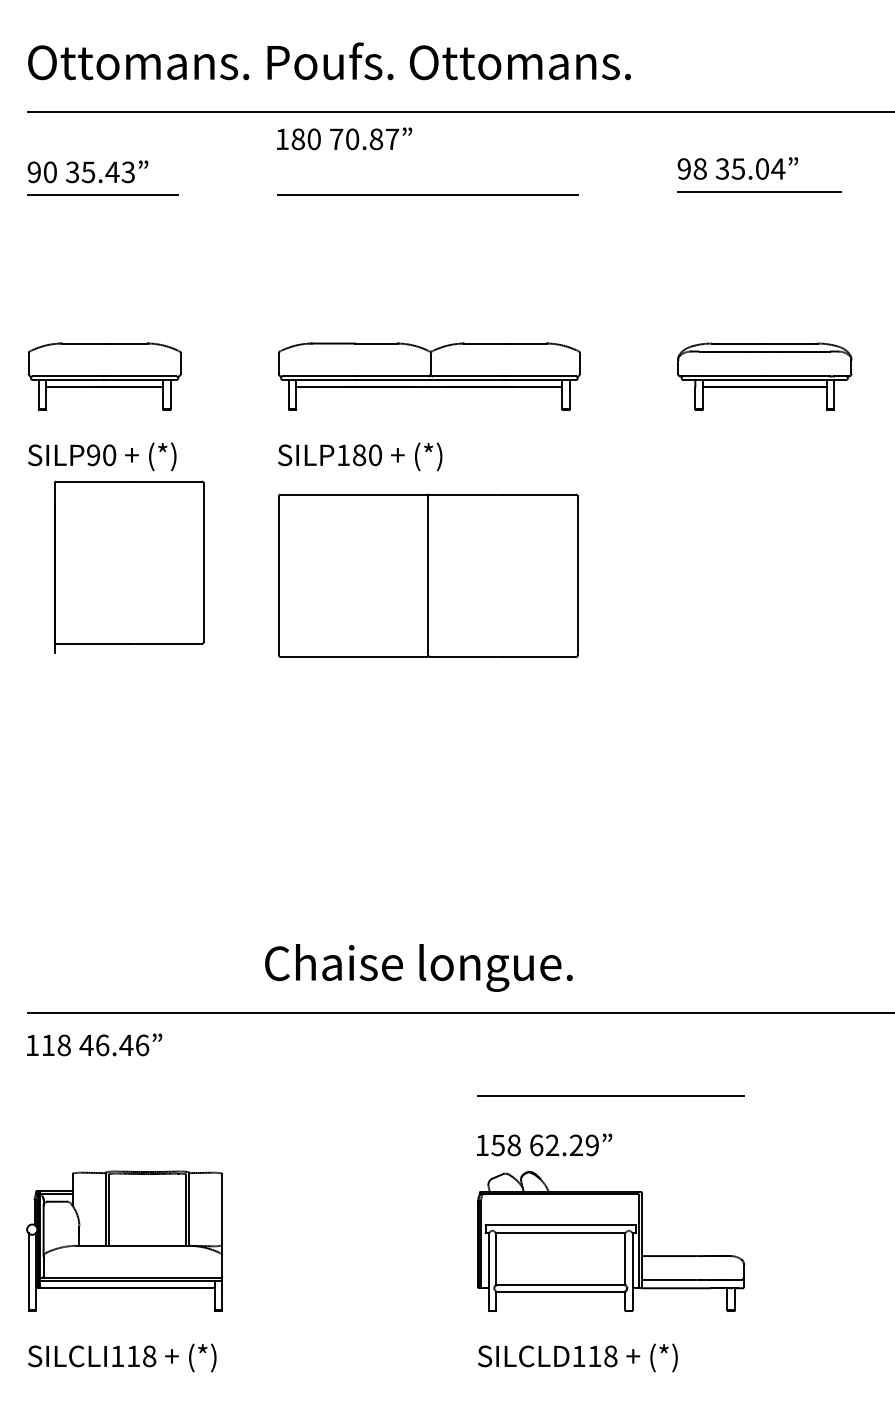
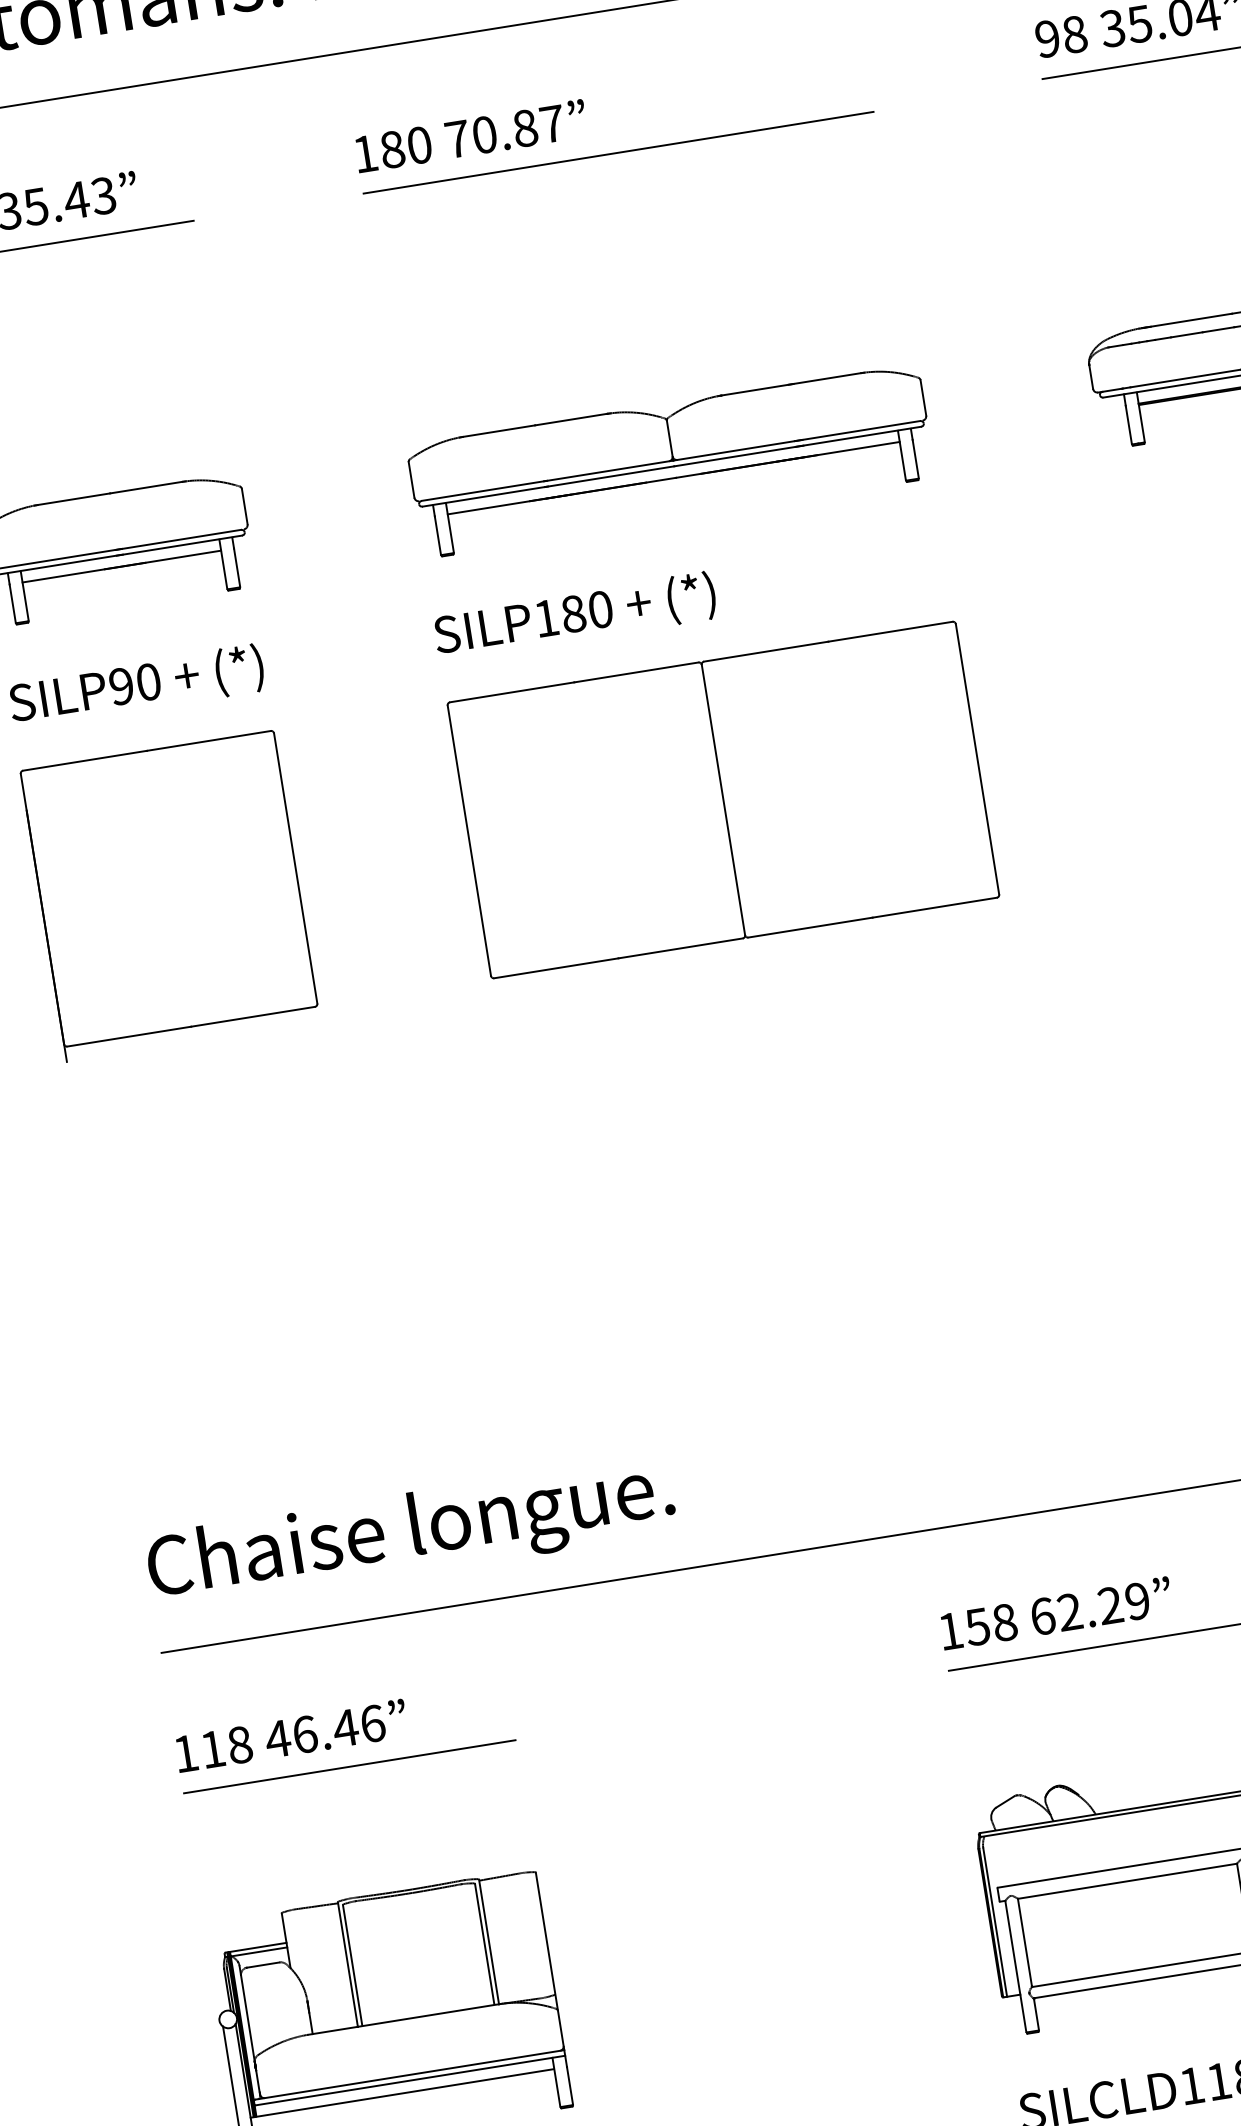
text: (344, 138) -> (470, 135), moved
part: (128, 566) -> (168, 895), moved
text: (418, 967) -> (410, 1533), moved
text: (94, 1044) -> (291, 1735), moved
line: (124, 1095) -> (348, 1766), added
text: (544, 1144) -> (1056, 1612), moved

